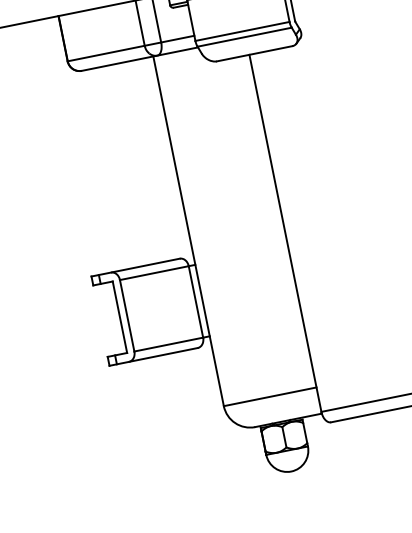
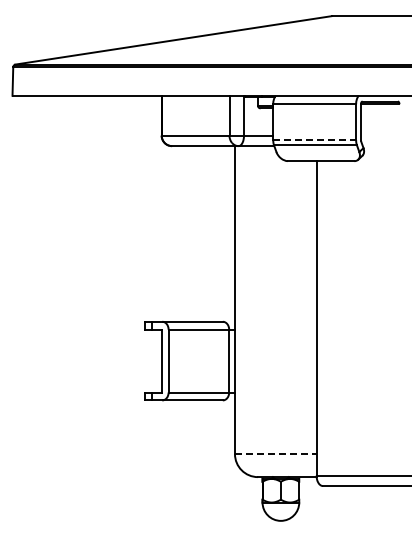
line: (243, 31) -> (315, 140), solid -> dashed
line: (269, 397) -> (275, 454), solid -> dashed

